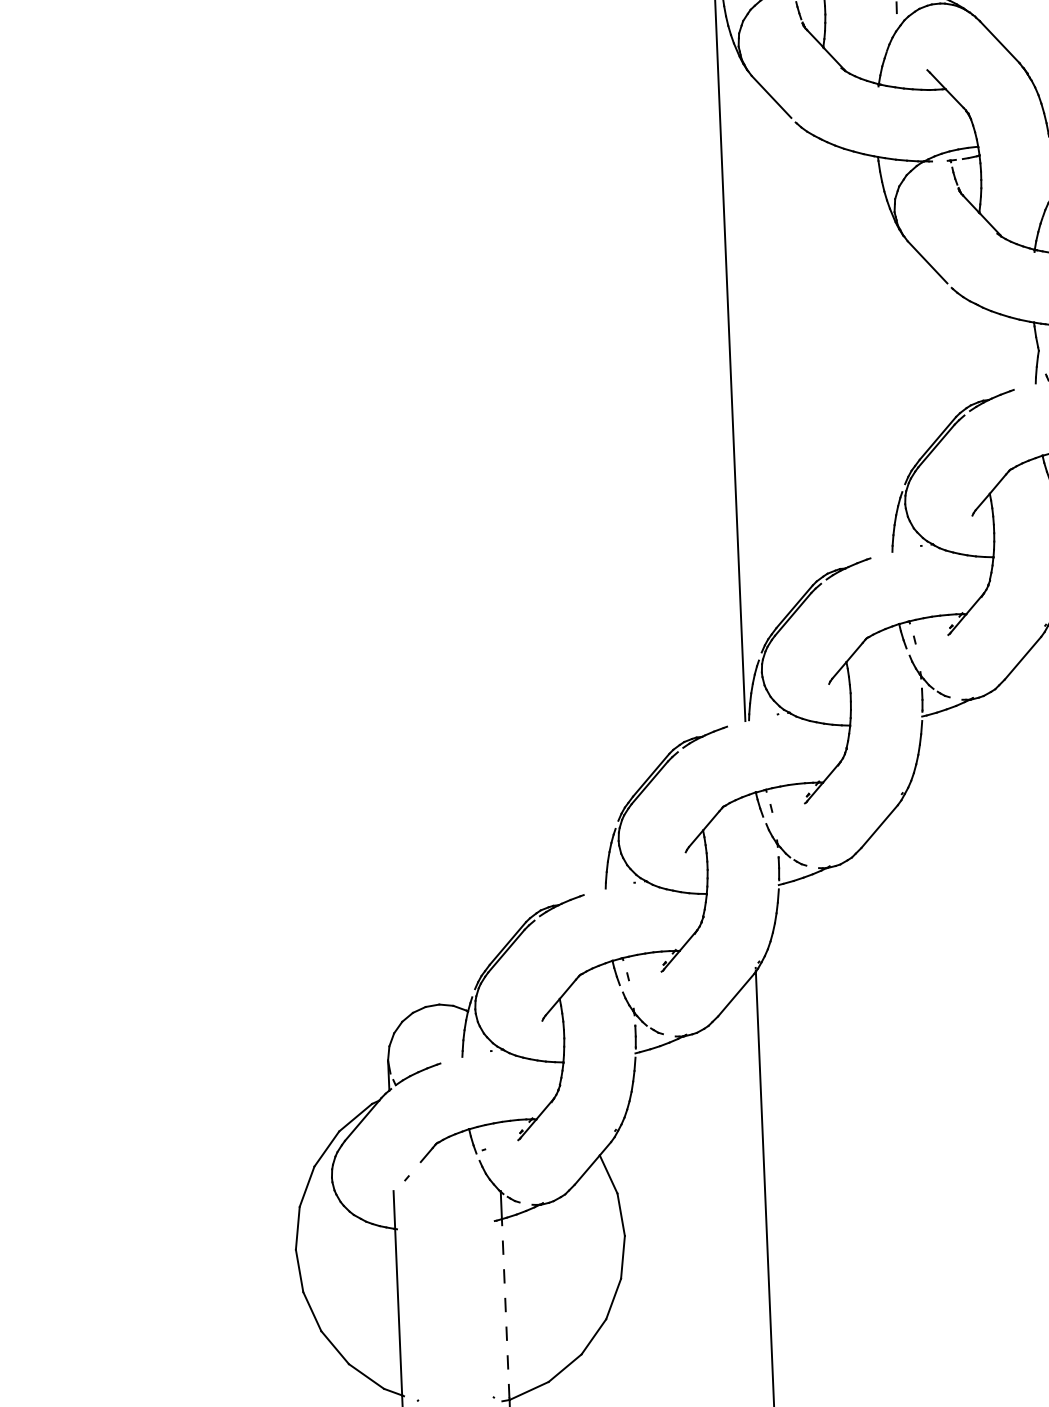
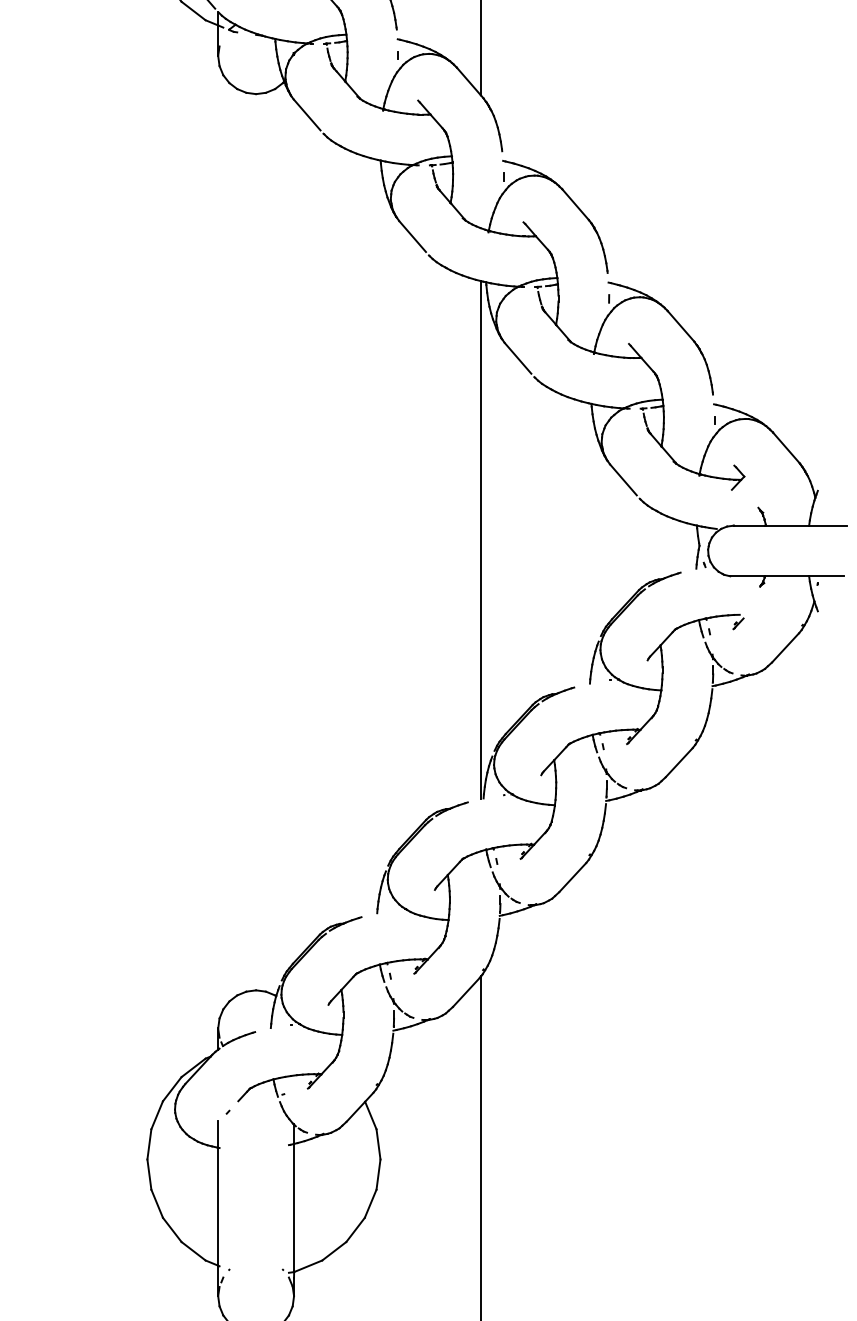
line: (506, 1307) -> (294, 1206), dashed -> solid

